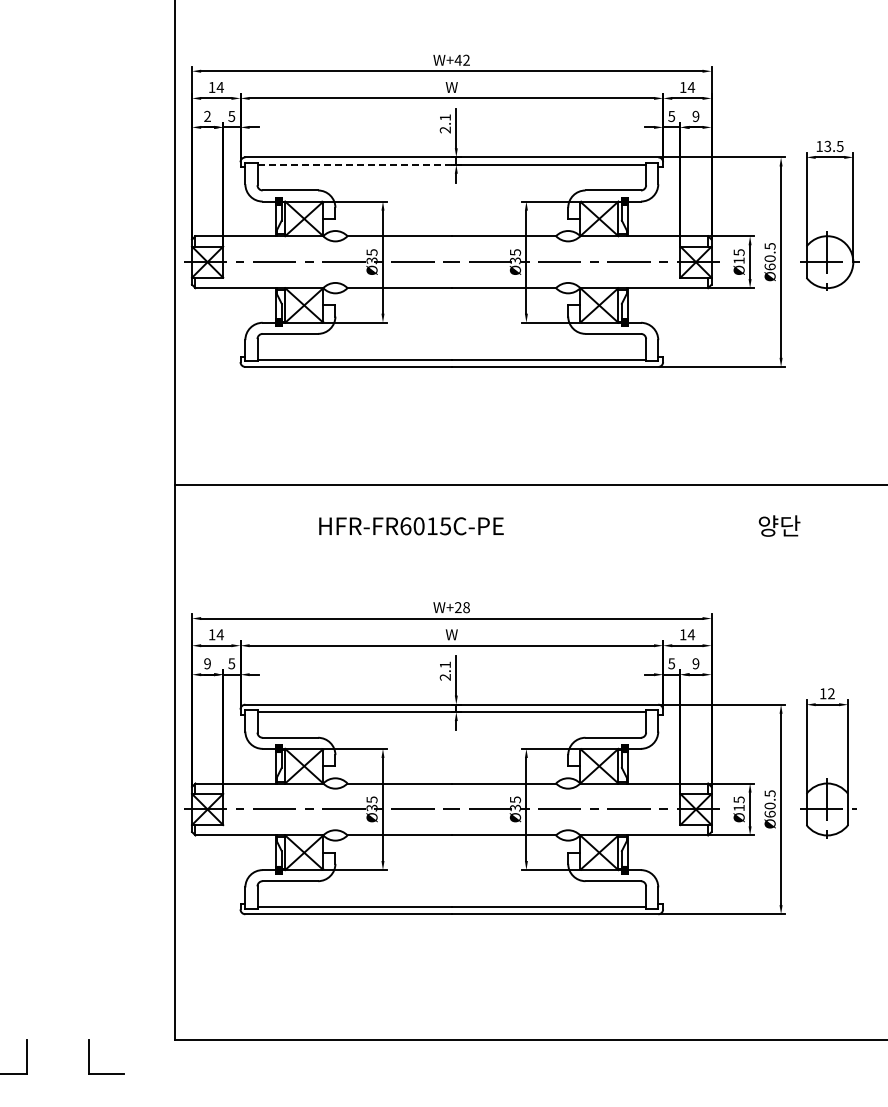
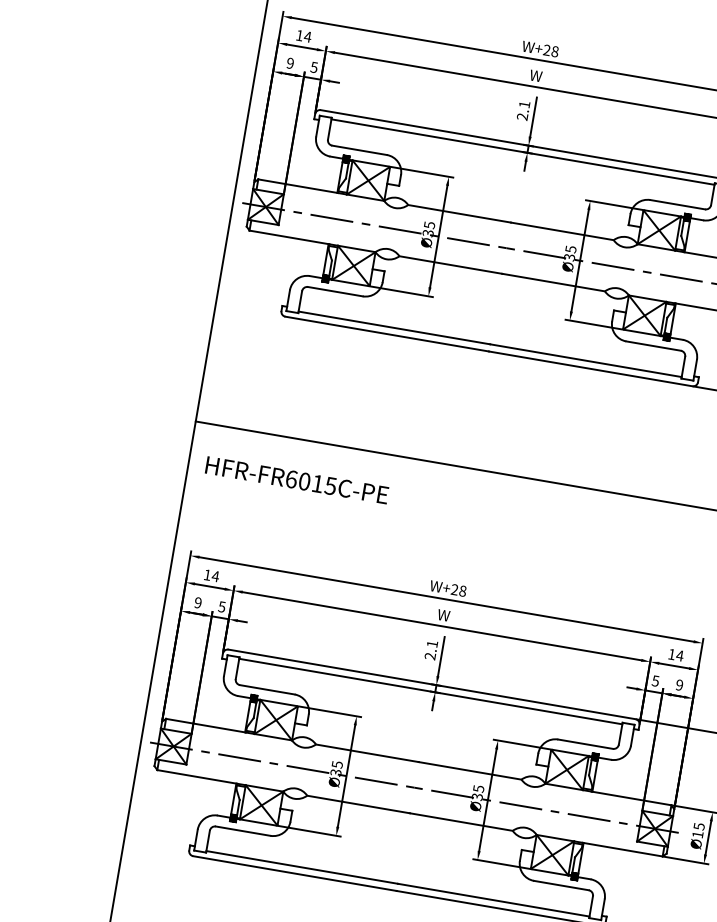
text: (461, 59) -> (550, 50), W+42 -> W+28
text: (207, 116) -> (290, 63), 2 -> 9
line: (355, 164) -> (428, 135), dashed -> solid
text: (411, 526) -> (297, 480), moved

